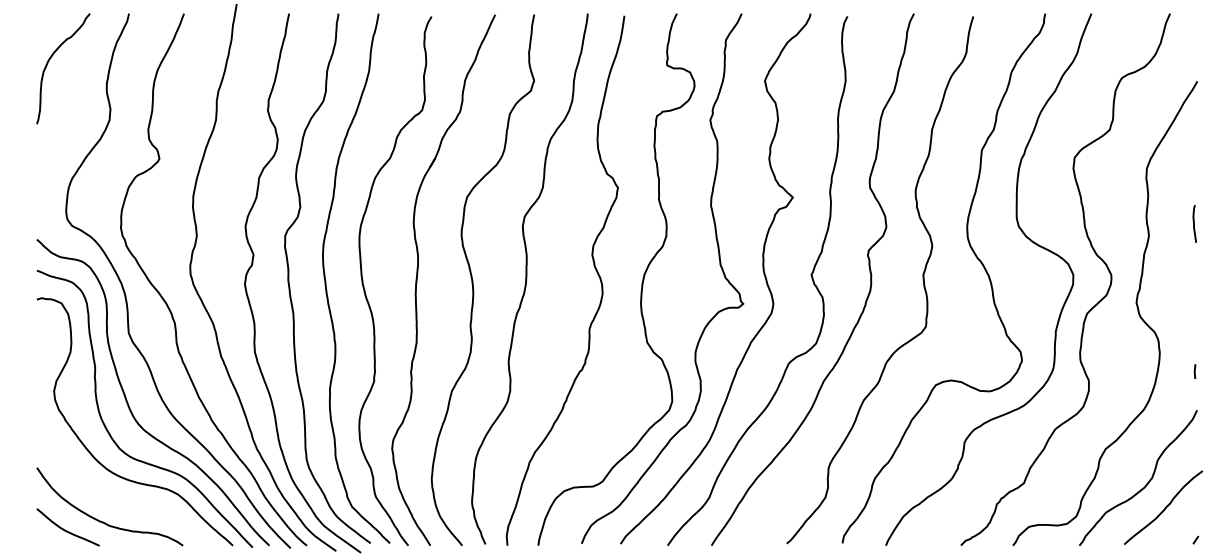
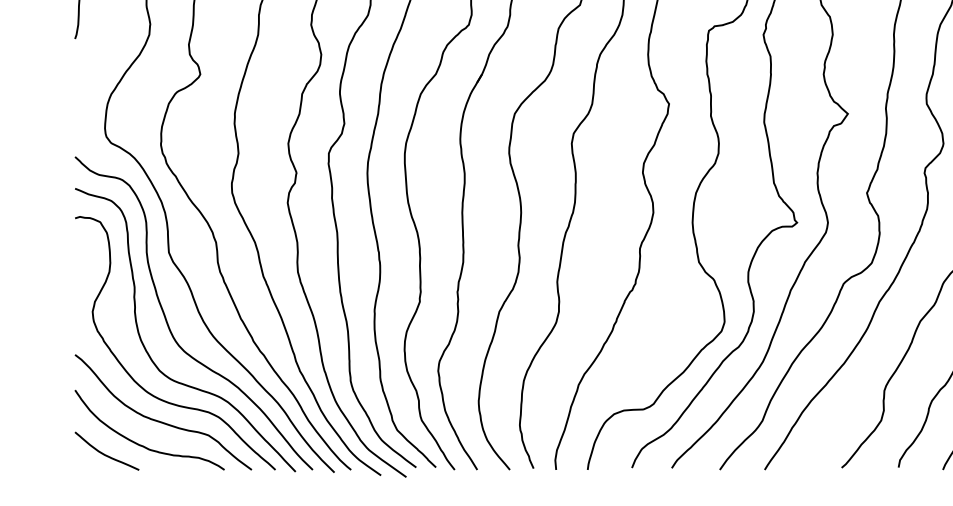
curve: (119, 497) -> (159, 420), added

